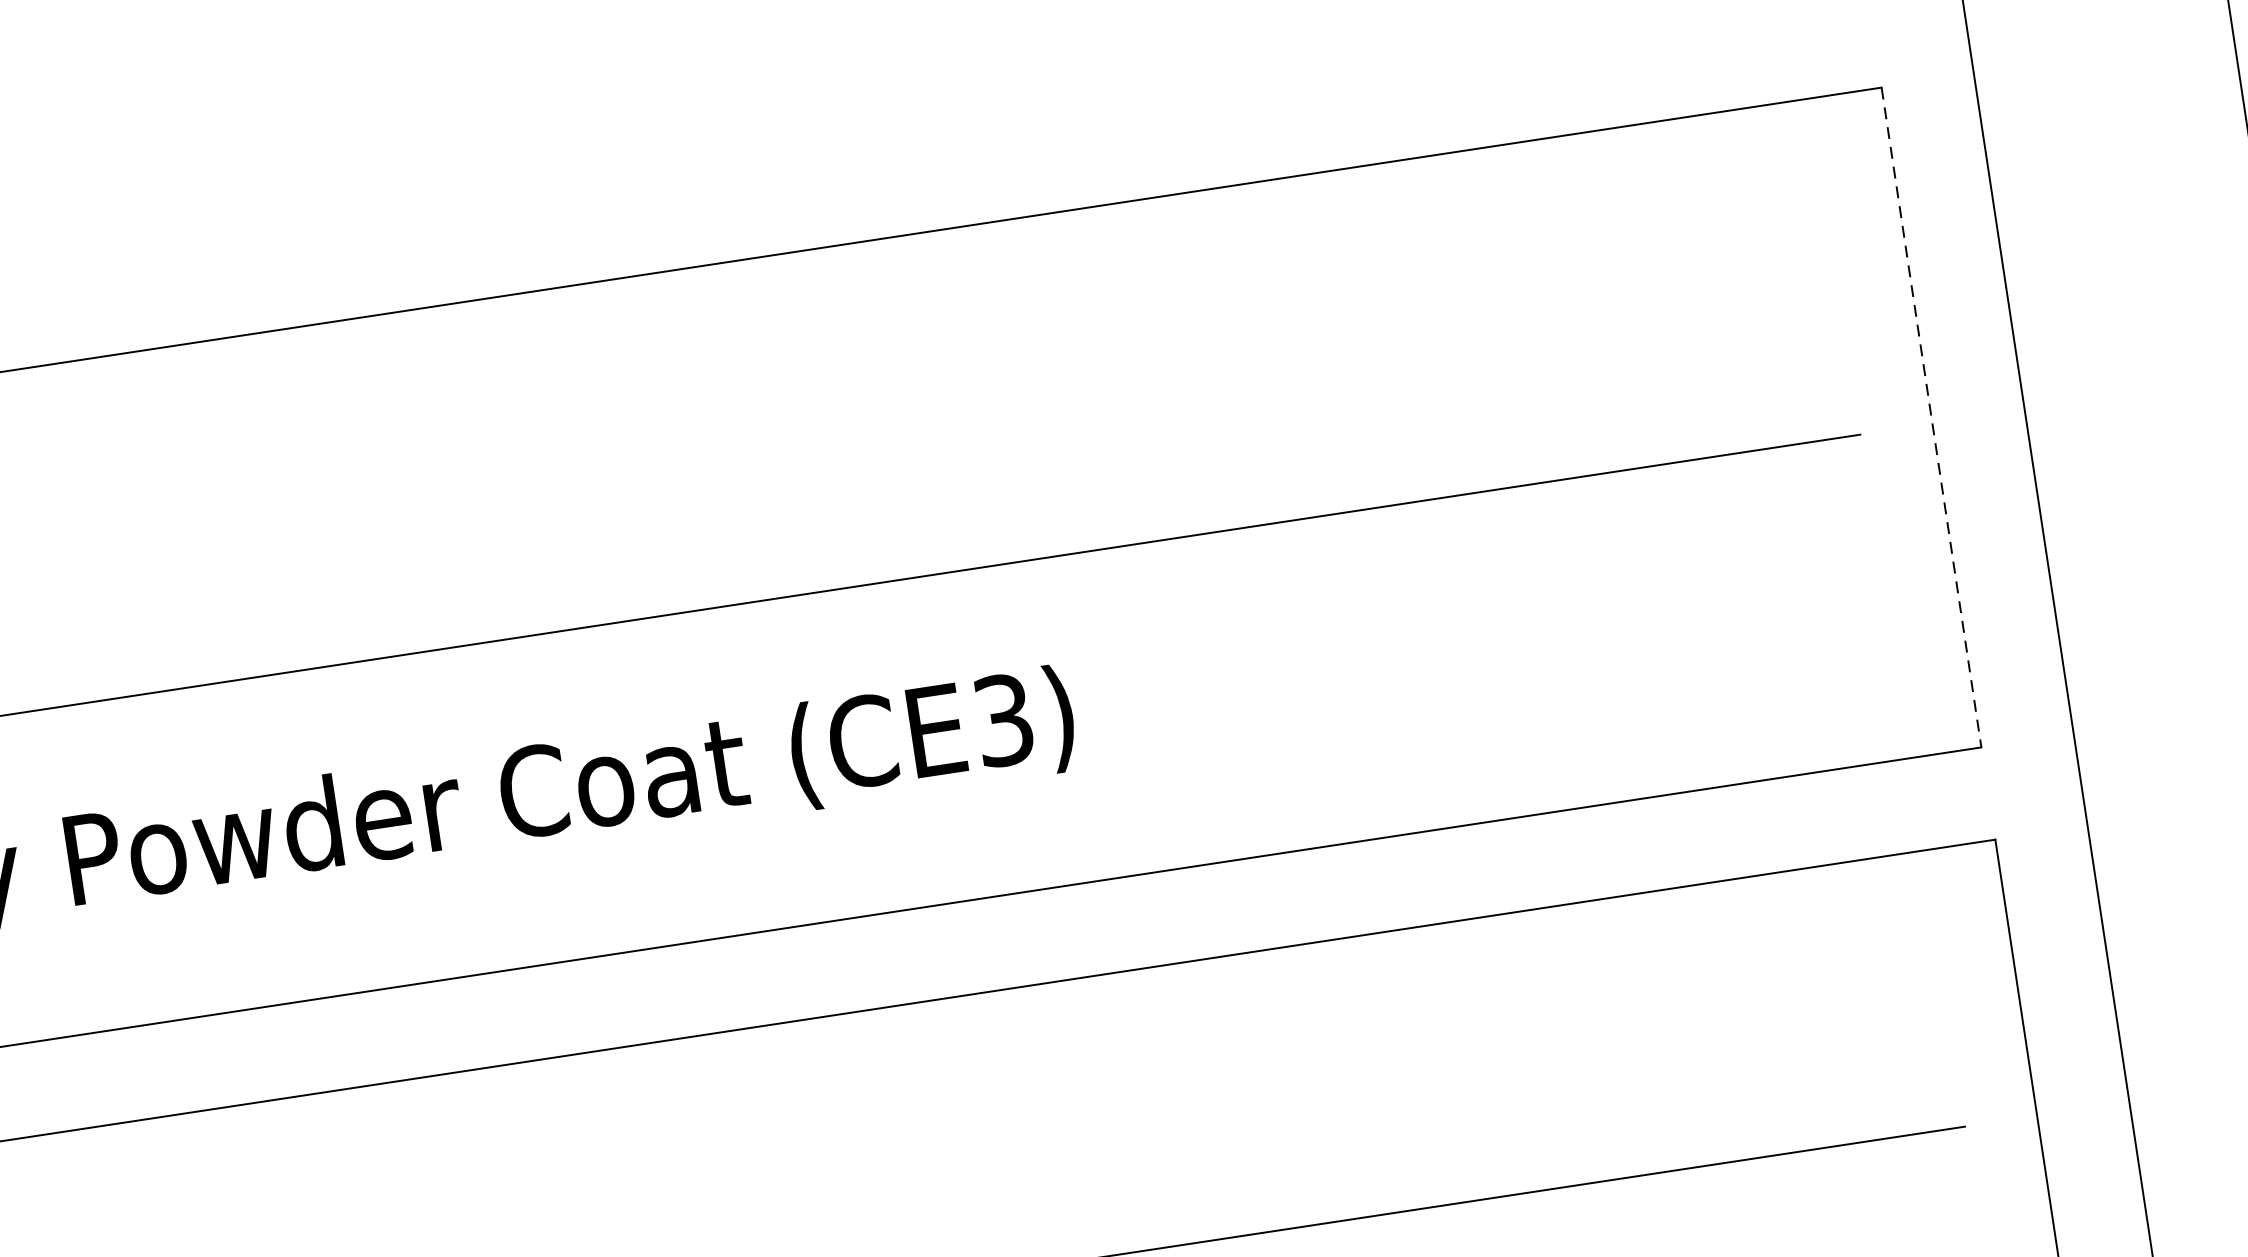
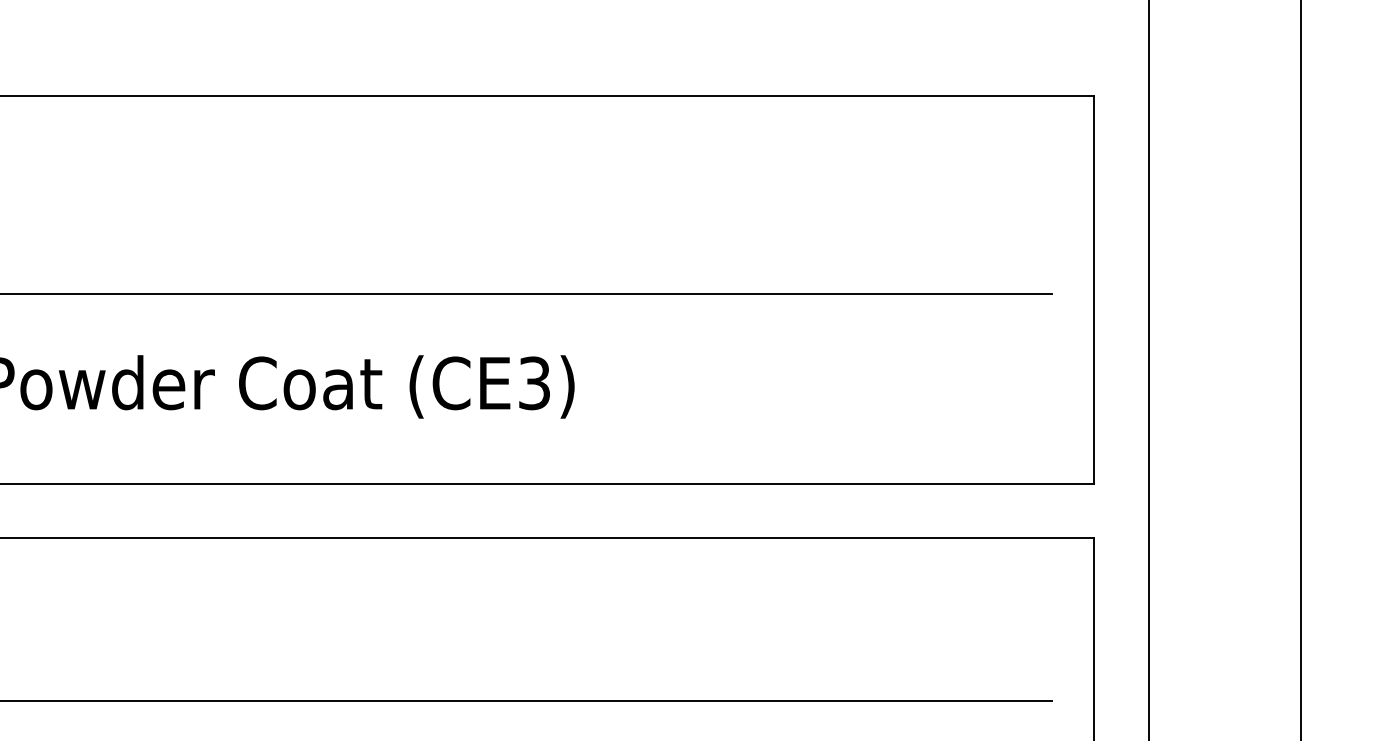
line: (1931, 418) -> (1094, 290), dashed -> solid

